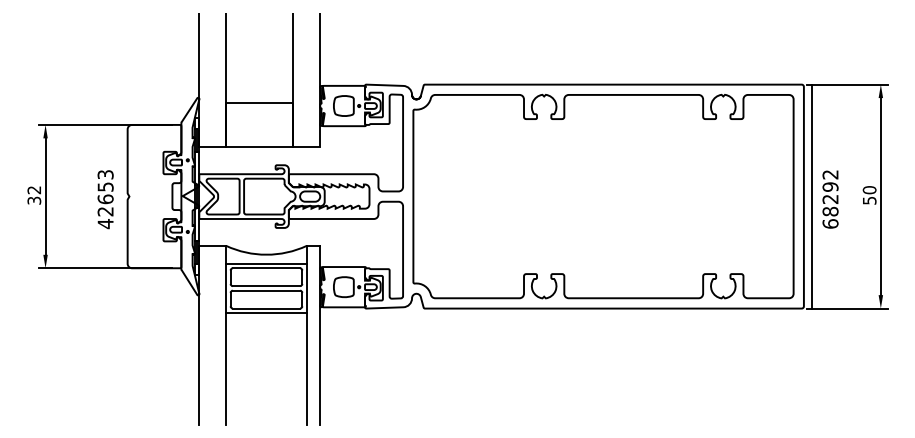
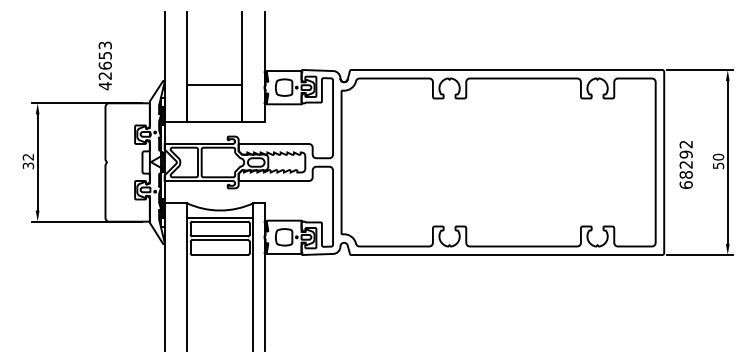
line: (811, 196) -> (670, 162), removed
text: (104, 199) -> (104, 65), moved
line: (265, 312) -> (219, 258), removed

